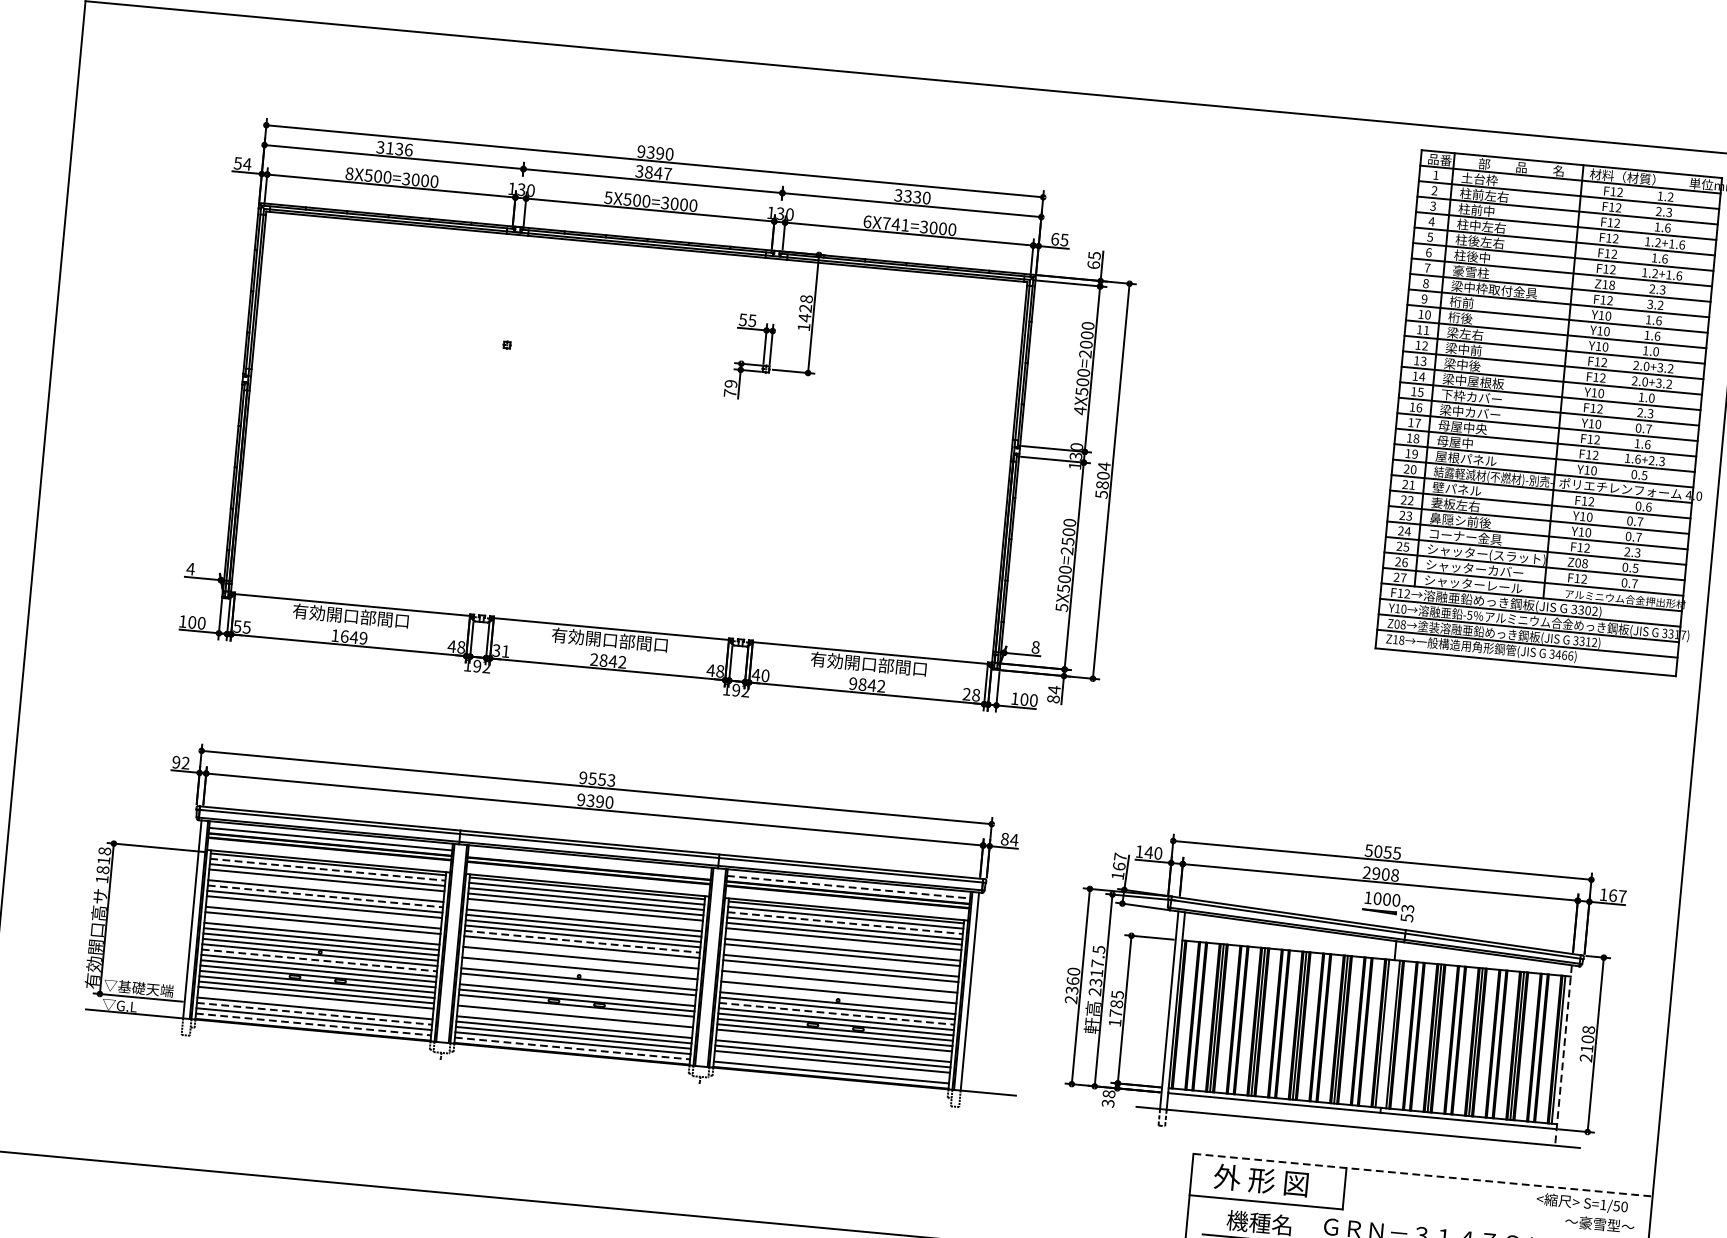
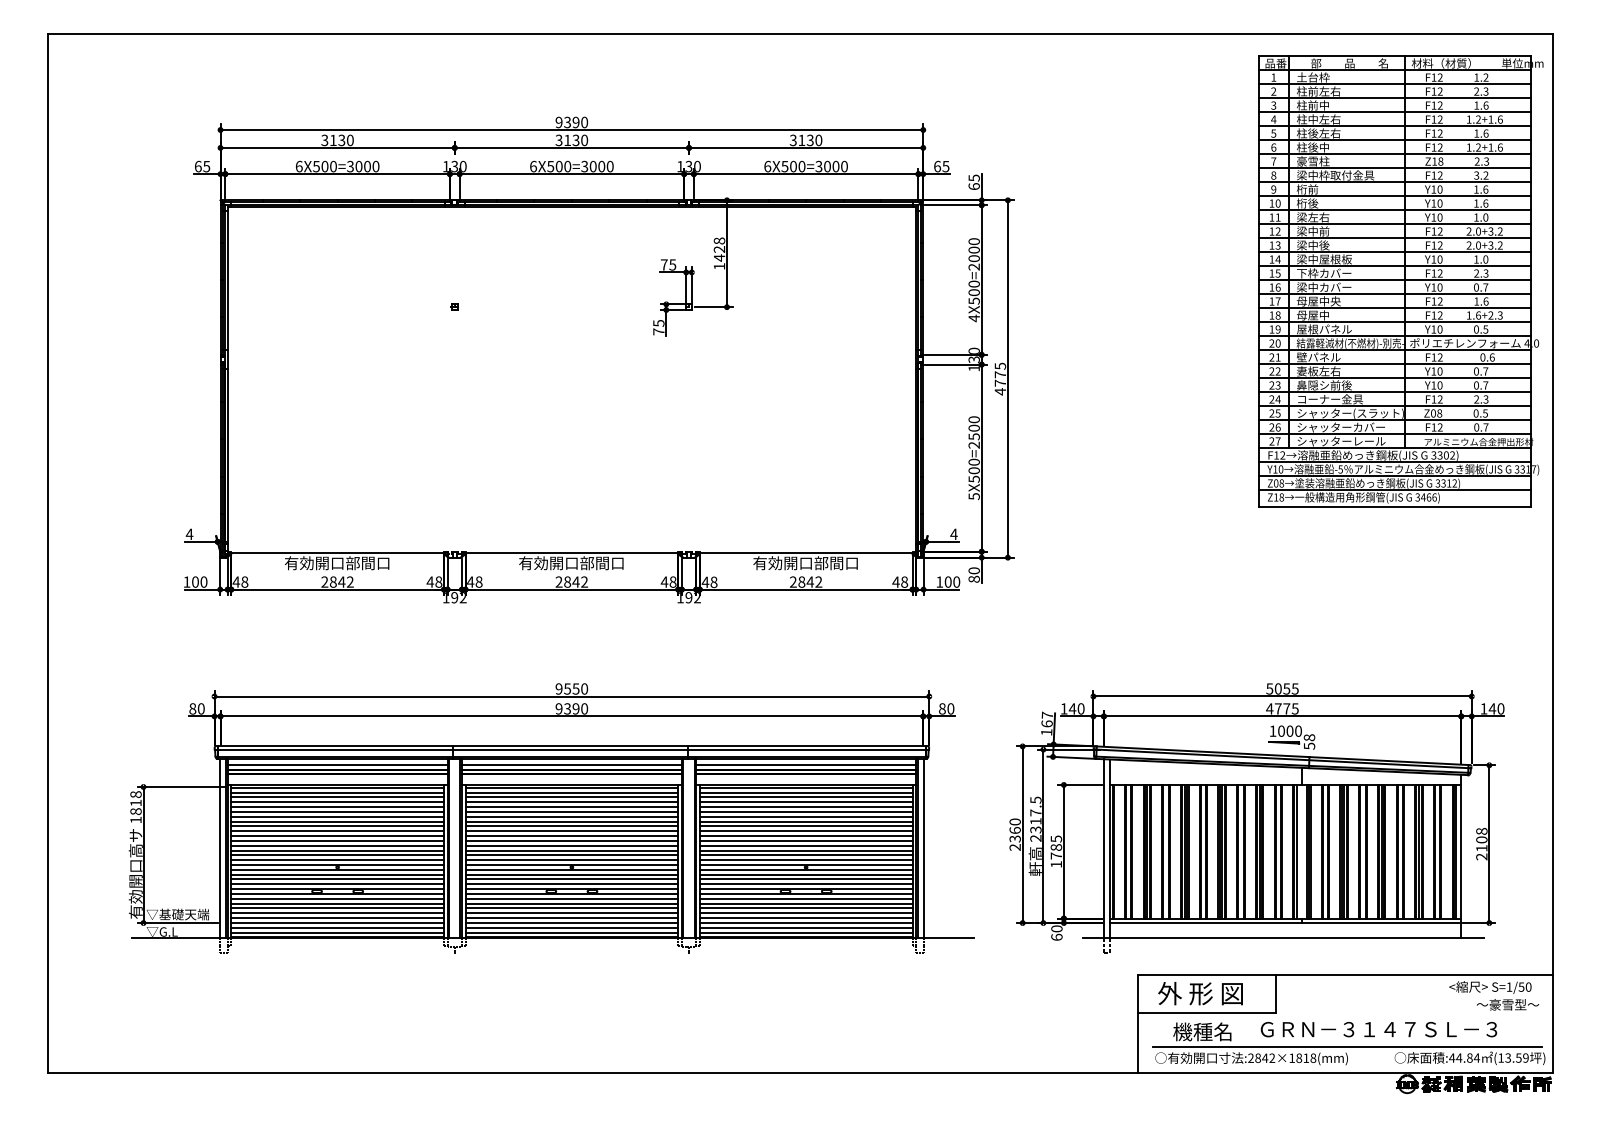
text: (409, 149) -> (350, 139), 3136 -> 3130
text: (242, 163) -> (202, 166), 54 -> 65
text: (348, 173) -> (298, 166), 8X500=3000 -> 6X500=3000
text: (658, 173) -> (576, 140), 3847 -> 3130
text: (907, 196) -> (801, 140), 3330 -> 3130
text: (608, 197) -> (533, 166), 5X500=3000 -> 6X500=3000
text: (896, 224) -> (793, 166), 6X741=3000 -> 6X500=3000
text: (742, 319) -> (663, 264), 55 -> 75
text: (730, 384) -> (658, 323), 79 -> 75
text: (1103, 479) -> (1000, 378), 5804 -> 4775
text: (242, 626) -> (240, 581), 55 -> 48
text: (349, 636) -> (337, 581), 1649 -> 2842
text: (1035, 647) -> (953, 534), 8 -> 4
text: (500, 650) -> (474, 581), 31 -> 48
text: (764, 676) -> (713, 582), 40 -> 48
text: (852, 684) -> (792, 582), 9842 -> 2842
text: (1053, 689) -> (973, 570), 84 -> 80
text: (966, 693) -> (895, 581), 28 -> 48
text: (180, 762) -> (196, 708), 92 -> 80
text: (611, 779) -> (584, 688), 9553 -> 9550
text: (1014, 839) -> (950, 708), 84 -> 80
line: (589, 862) -> (571, 764), added
line: (328, 869) -> (338, 792), dashed -> solid
text: (1381, 873) -> (1282, 708), 2908 -> 4775
line: (326, 886) -> (337, 807), added
line: (849, 886) -> (806, 764), dashed -> solid
text: (1617, 895) -> (1496, 708), 167 -> 140
line: (326, 896) -> (338, 816), dashed -> solid
text: (1406, 908) -> (1308, 737), 53 -> 58
line: (323, 912) -> (337, 831), added
line: (584, 914) -> (571, 811), added
line: (845, 923) -> (806, 797), dashed -> solid
line: (322, 928) -> (337, 845), added
line: (583, 942) -> (572, 836), dashed -> solid
line: (842, 944) -> (805, 816), added
line: (580, 952) -> (571, 845), added
line: (320, 960) -> (338, 874), dashed -> solid
line: (841, 960) -> (805, 831), added
line: (579, 963) -> (571, 855), added
line: (578, 974) -> (571, 865), added
line: (839, 976) -> (805, 845), added
line: (838, 987) -> (805, 855), added
line: (577, 989) -> (571, 879), added
line: (837, 998) -> (805, 865), added
line: (315, 1003) -> (337, 913), added
line: (575, 1010) -> (571, 898), added
line: (315, 1013) -> (338, 922), dashed -> solid
line: (837, 1013) -> (806, 879), dashed -> solid
line: (574, 1021) -> (571, 908), added
line: (314, 1024) -> (338, 932), dashed -> solid
line: (833, 1045) -> (805, 908), added
line: (573, 1048) -> (572, 932), dashed -> solid
line: (1563, 1055) -> (1461, 856), dashed -> solid
line: (831, 1066) -> (805, 927), added
text: (1108, 1098) -> (1056, 932), 38 -> 60
line: (1423, 1175) -> (1345, 975), dashed -> solid

